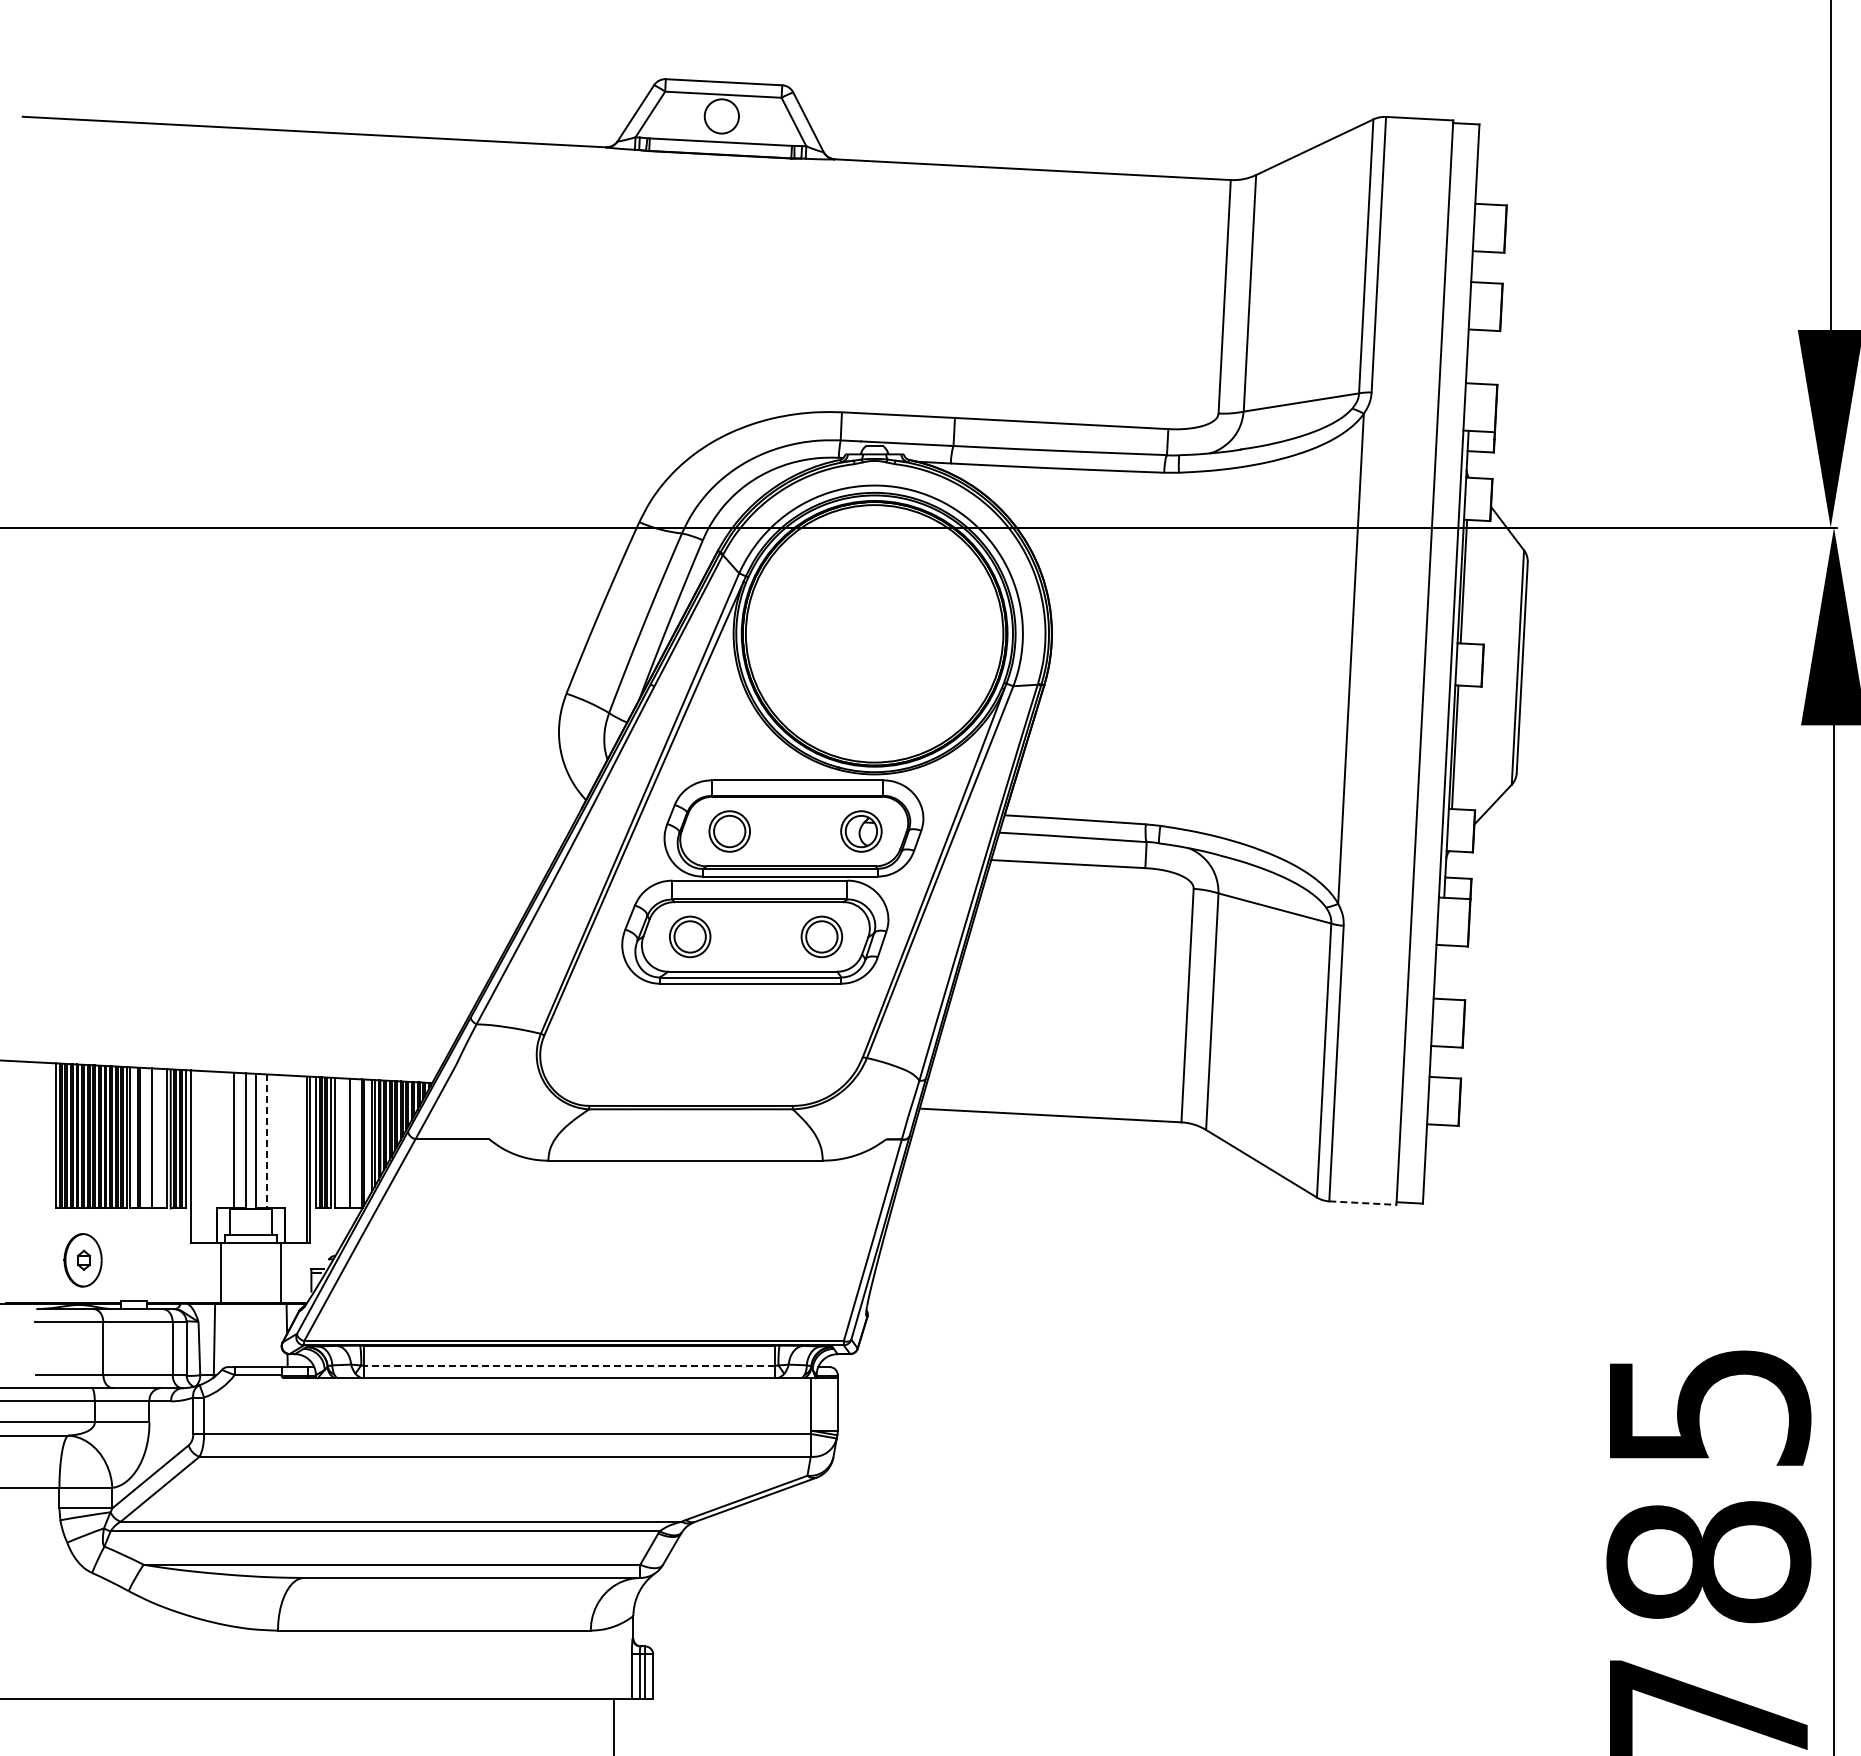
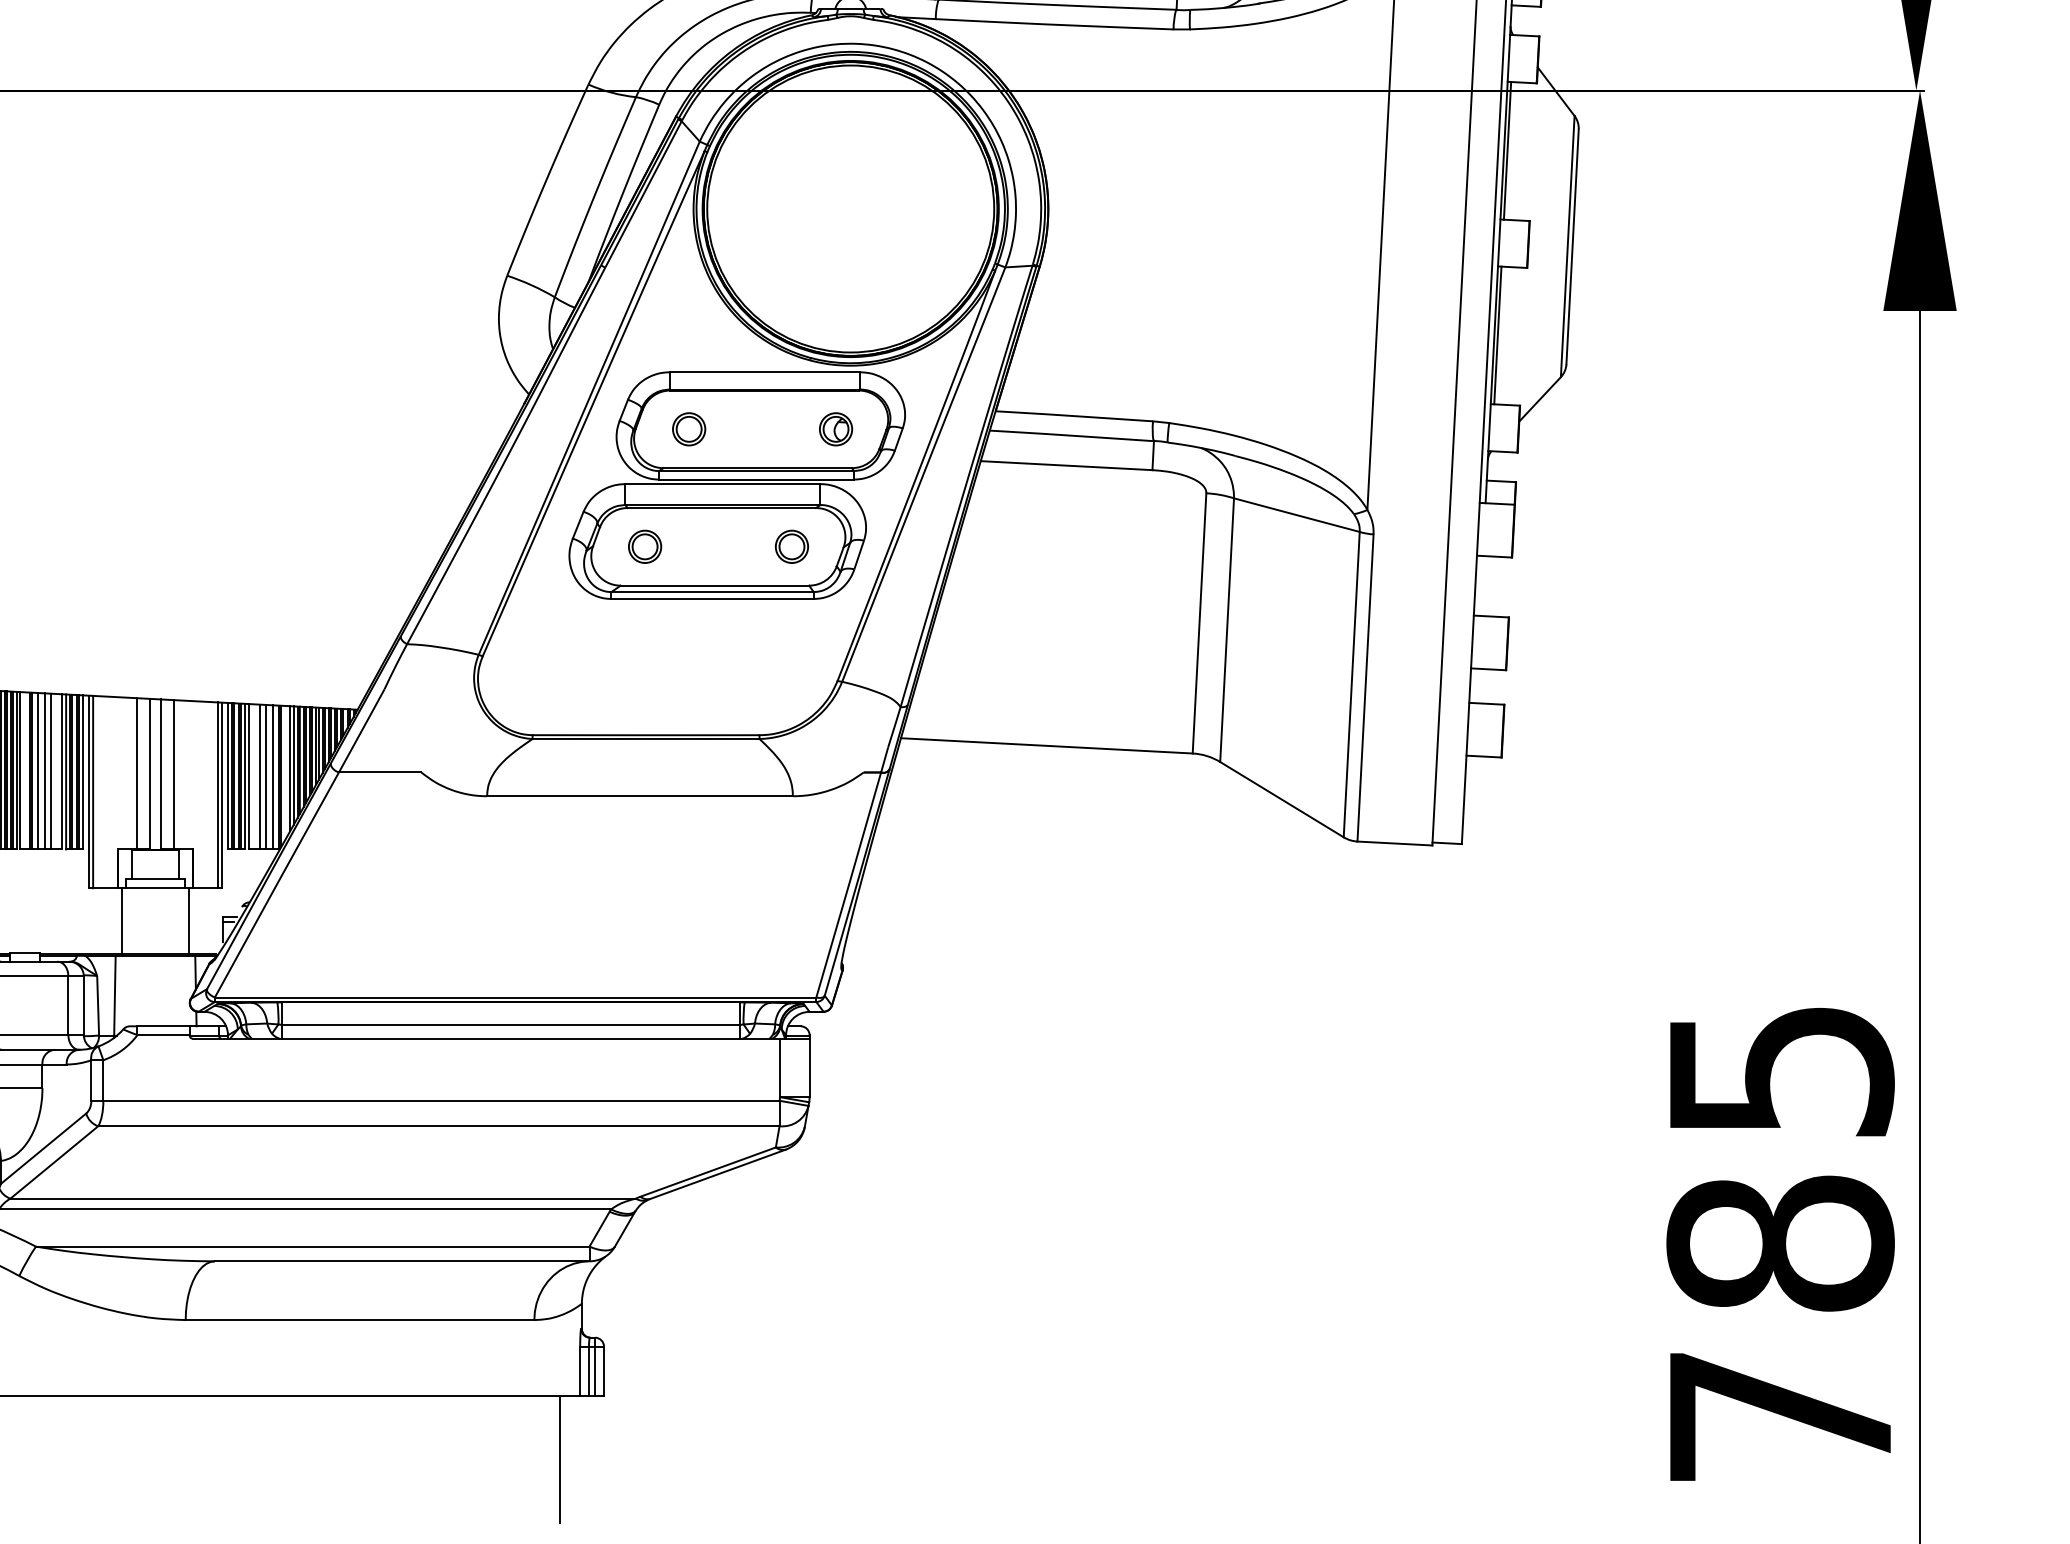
part: (729, 831) -> (688, 429), size x0.71
part: (861, 831) -> (836, 429), size x0.71
part: (689, 936) -> (644, 546), size x0.71
part: (821, 936) -> (791, 546), size x0.71
line: (145, 1138) -> (38, 771), added
line: (157, 1138) -> (51, 771), added
line: (267, 1141) -> (174, 774), dashed -> solid
line: (344, 1143) -> (259, 777), added
line: (356, 1143) -> (273, 777), added
line: (194, 1156) -> (92, 791), added
line: (1362, 1203) -> (1394, 843), dashed -> solid
line: (569, 1365) -> (510, 1024), dashed -> solid

